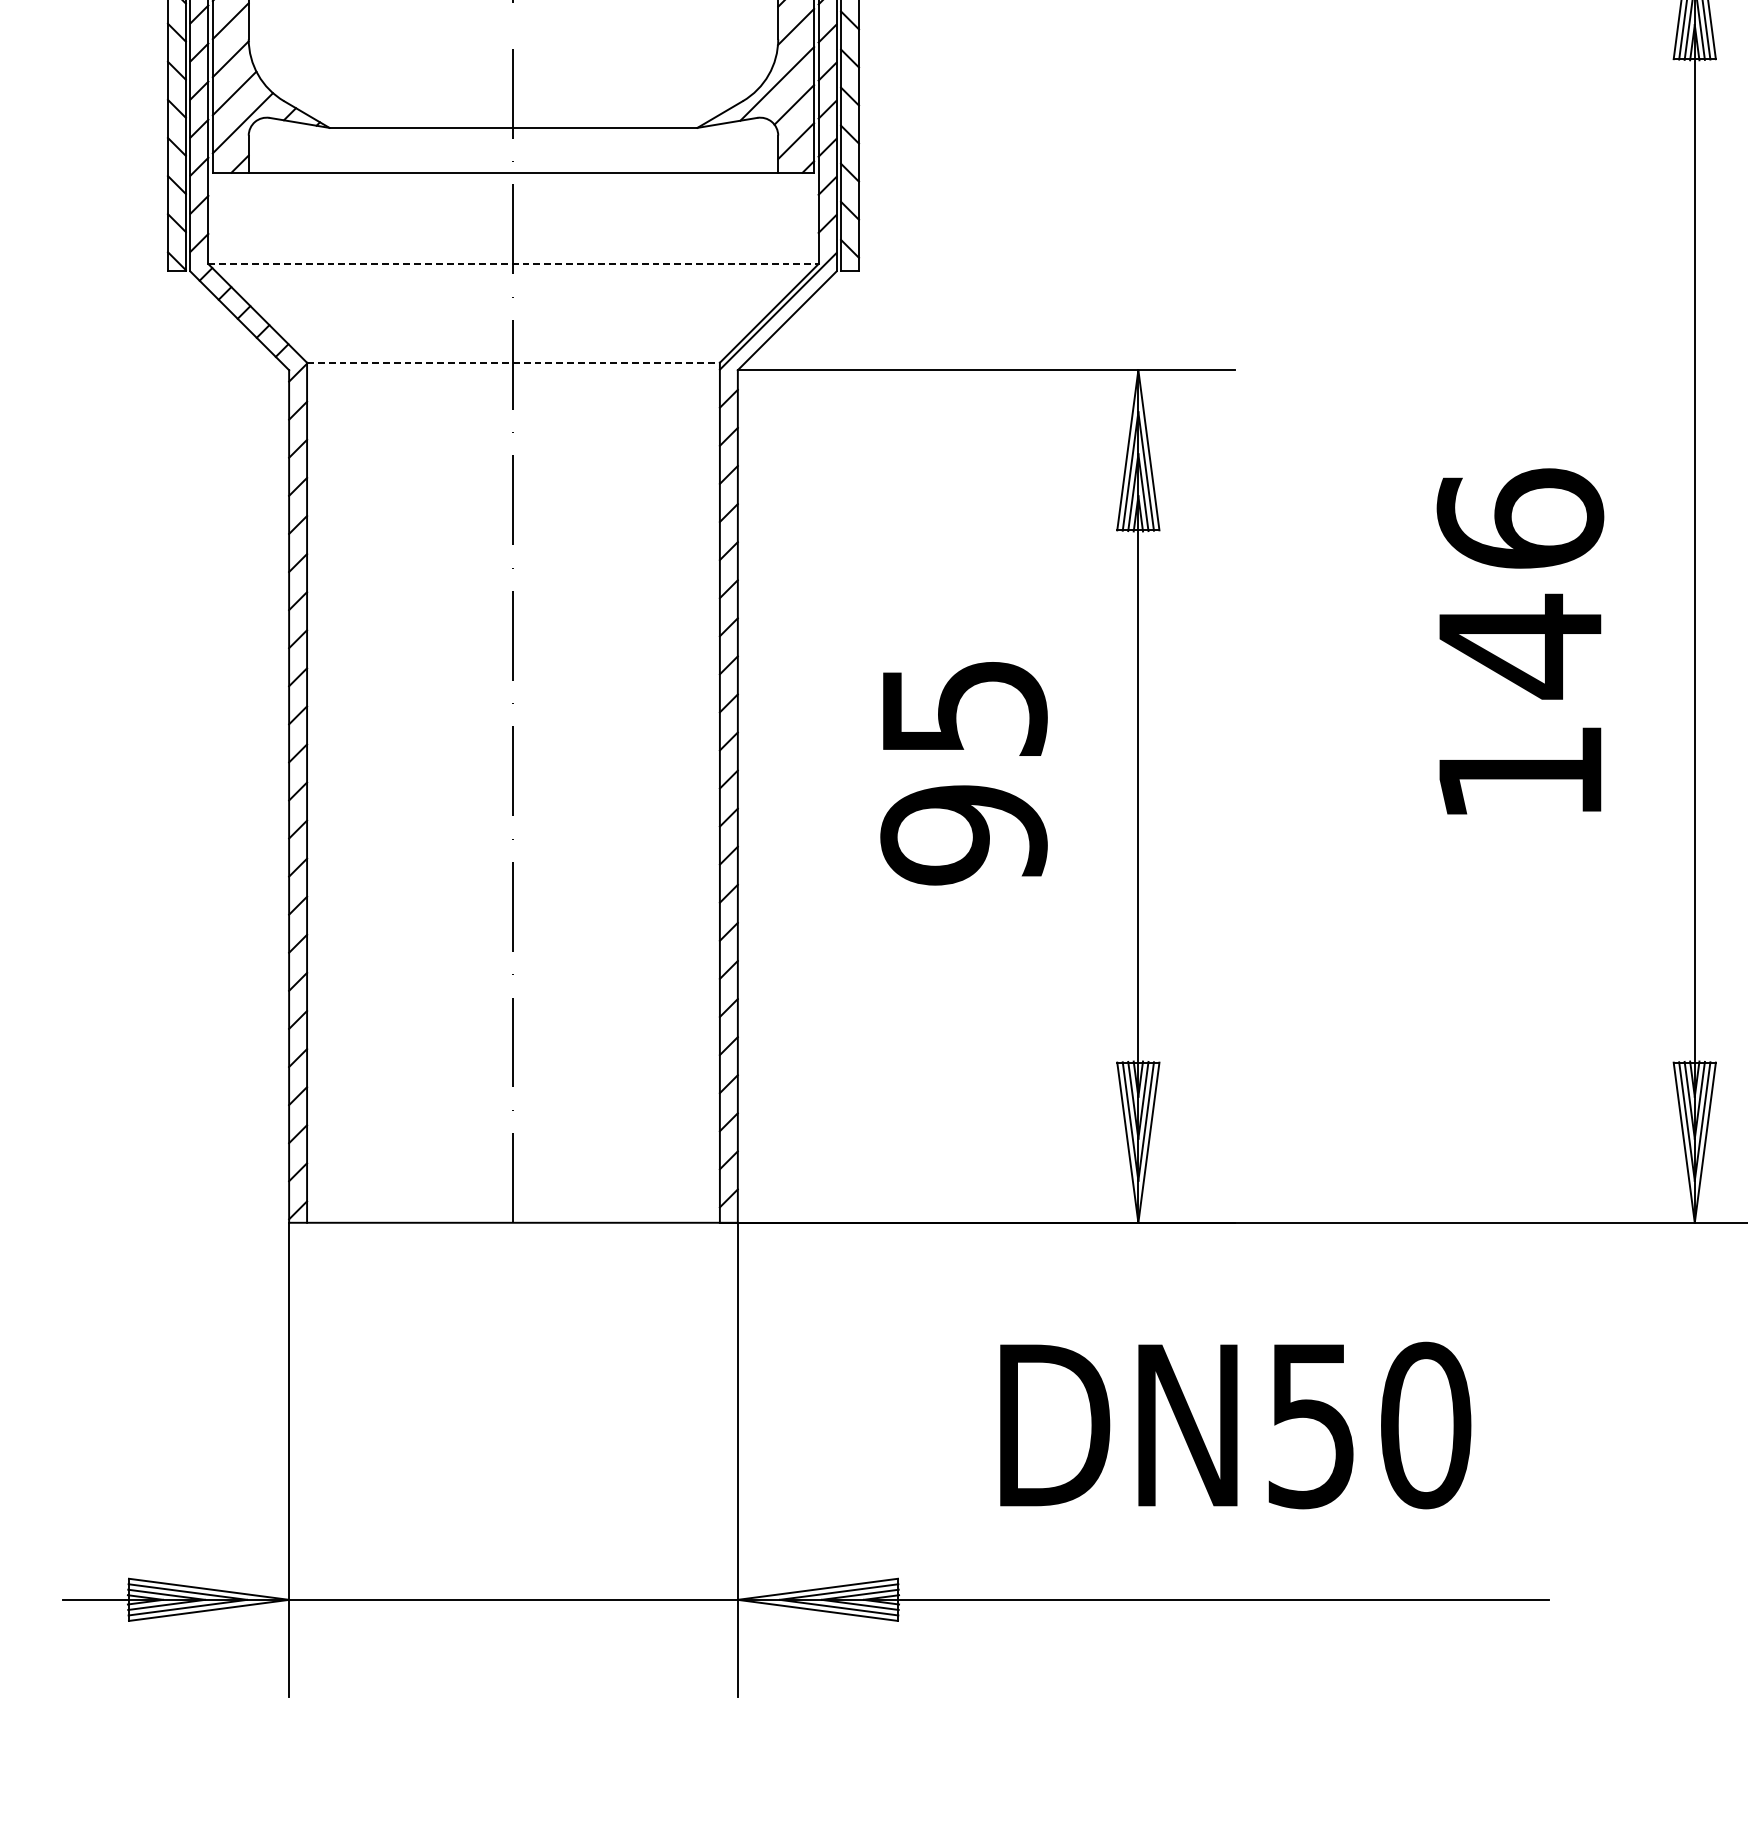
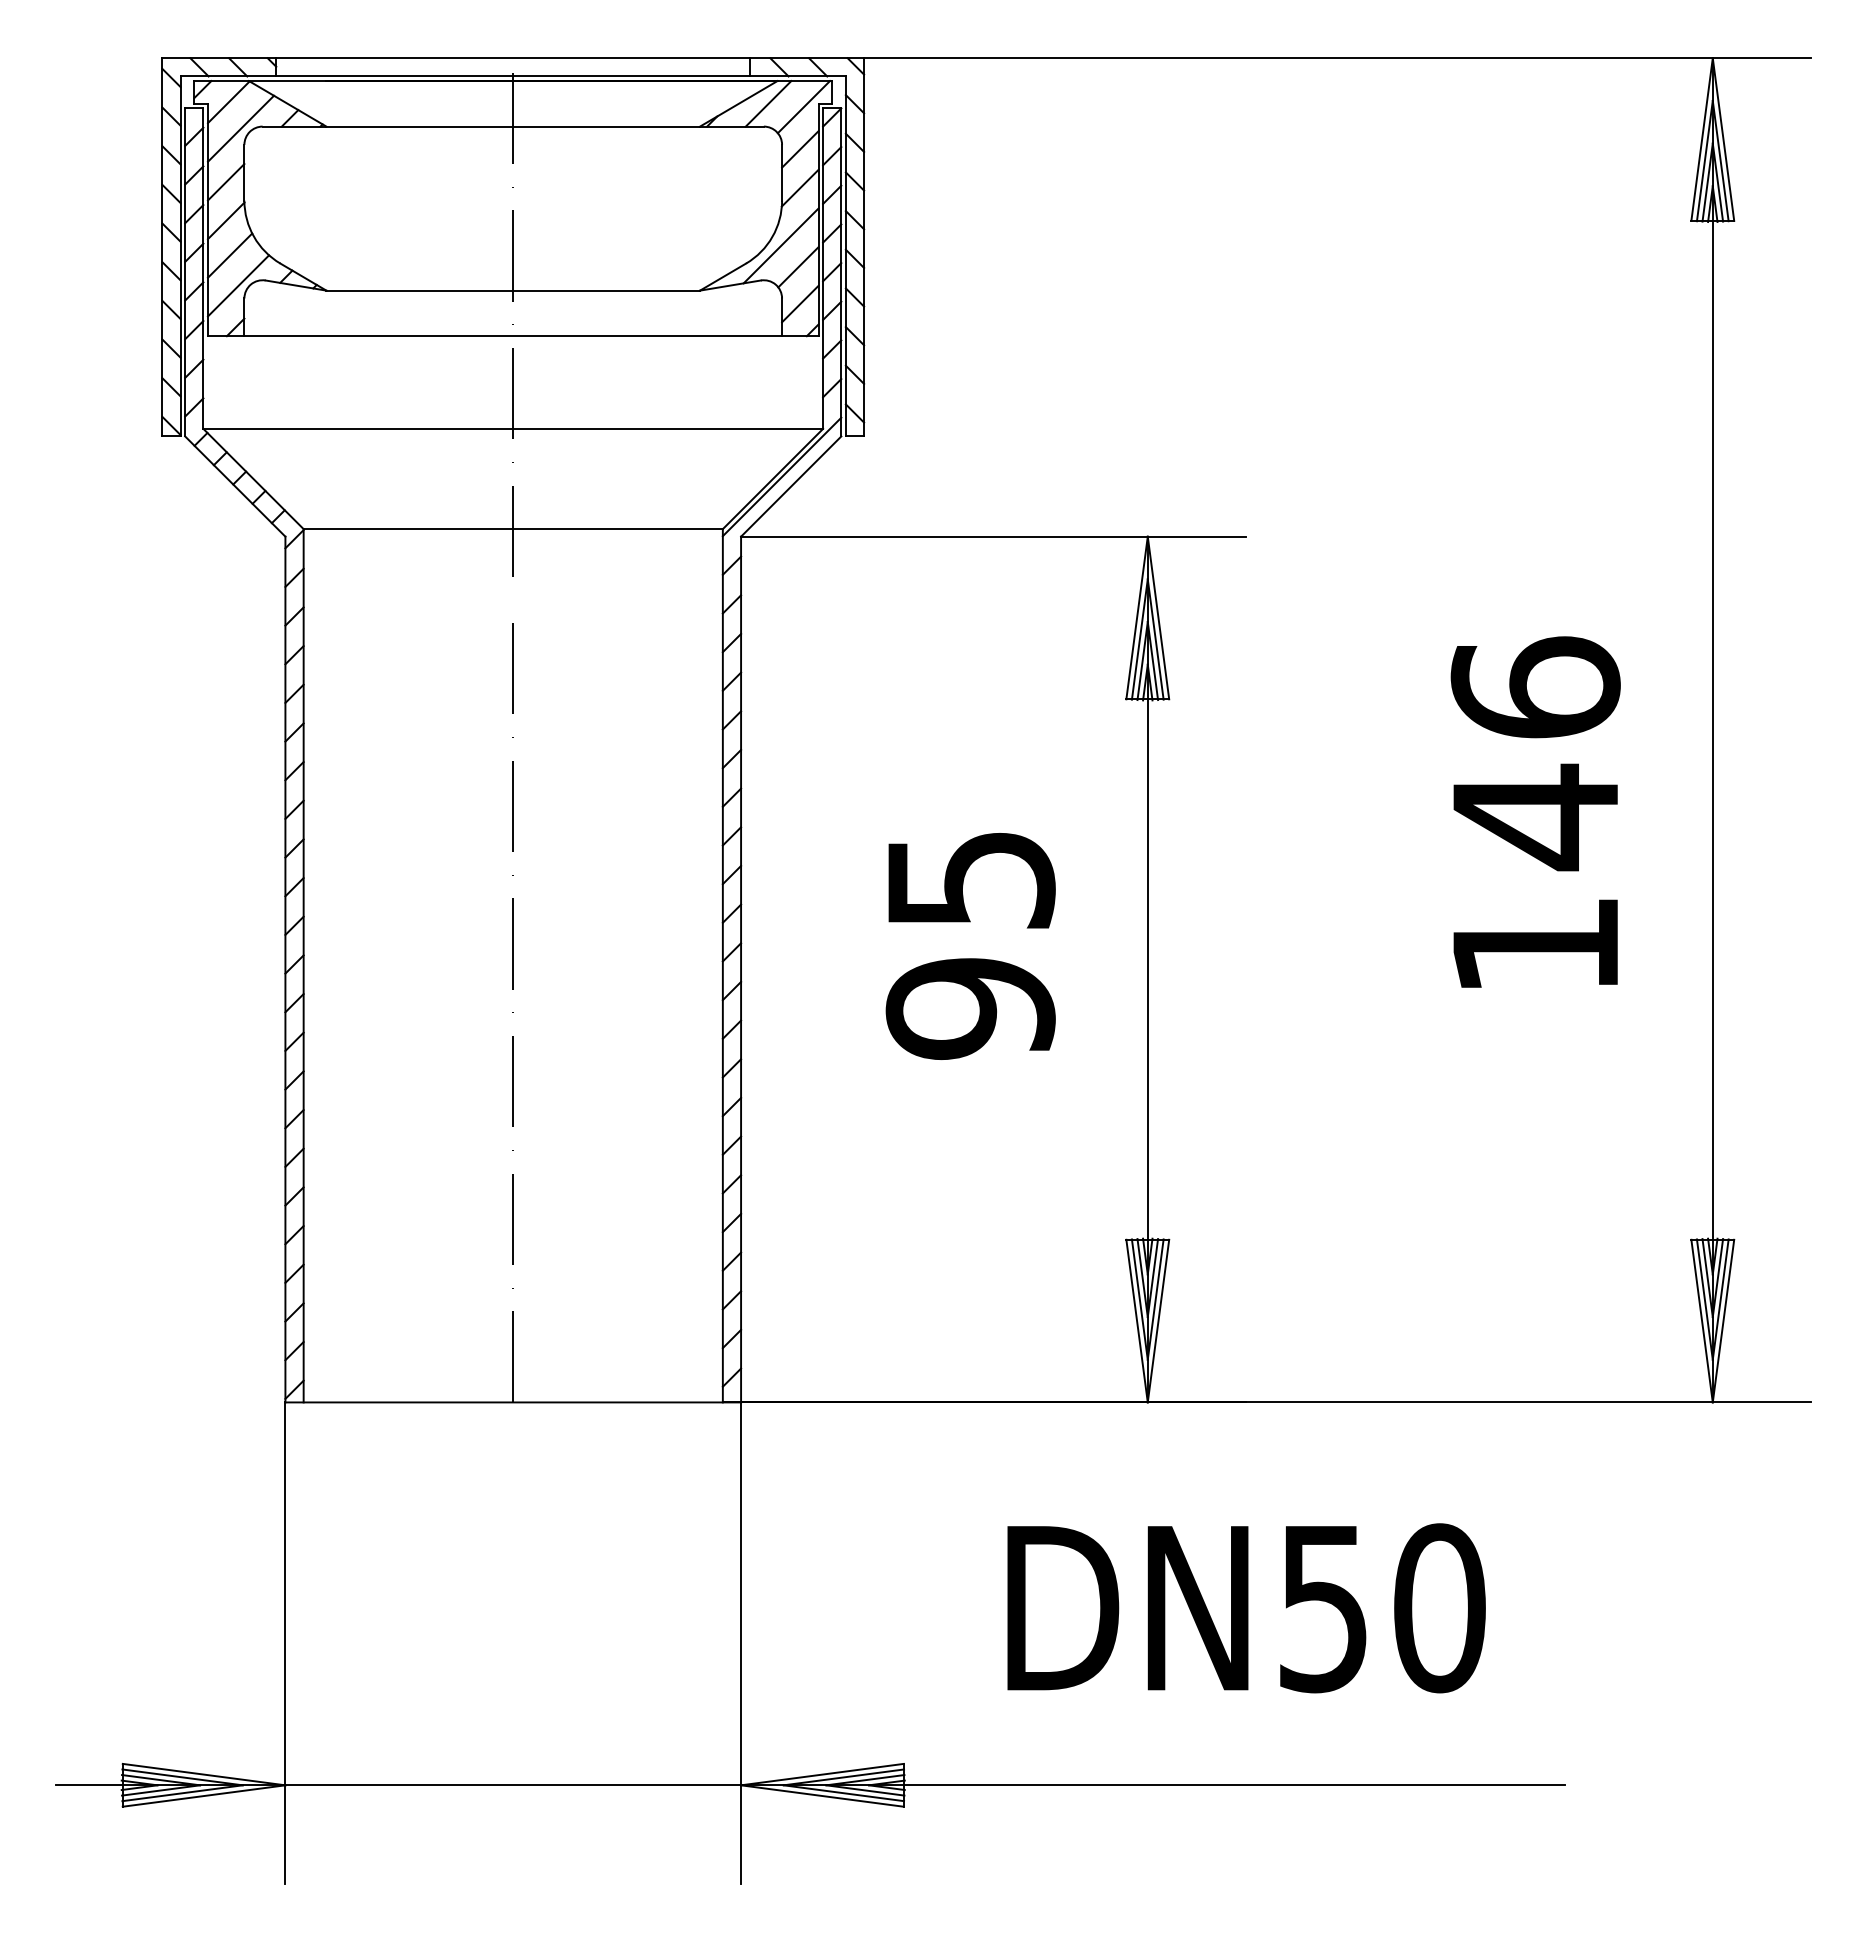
line: (513, 263) -> (513, 428), dashed -> solid
line: (513, 363) -> (513, 529), dashed -> solid

